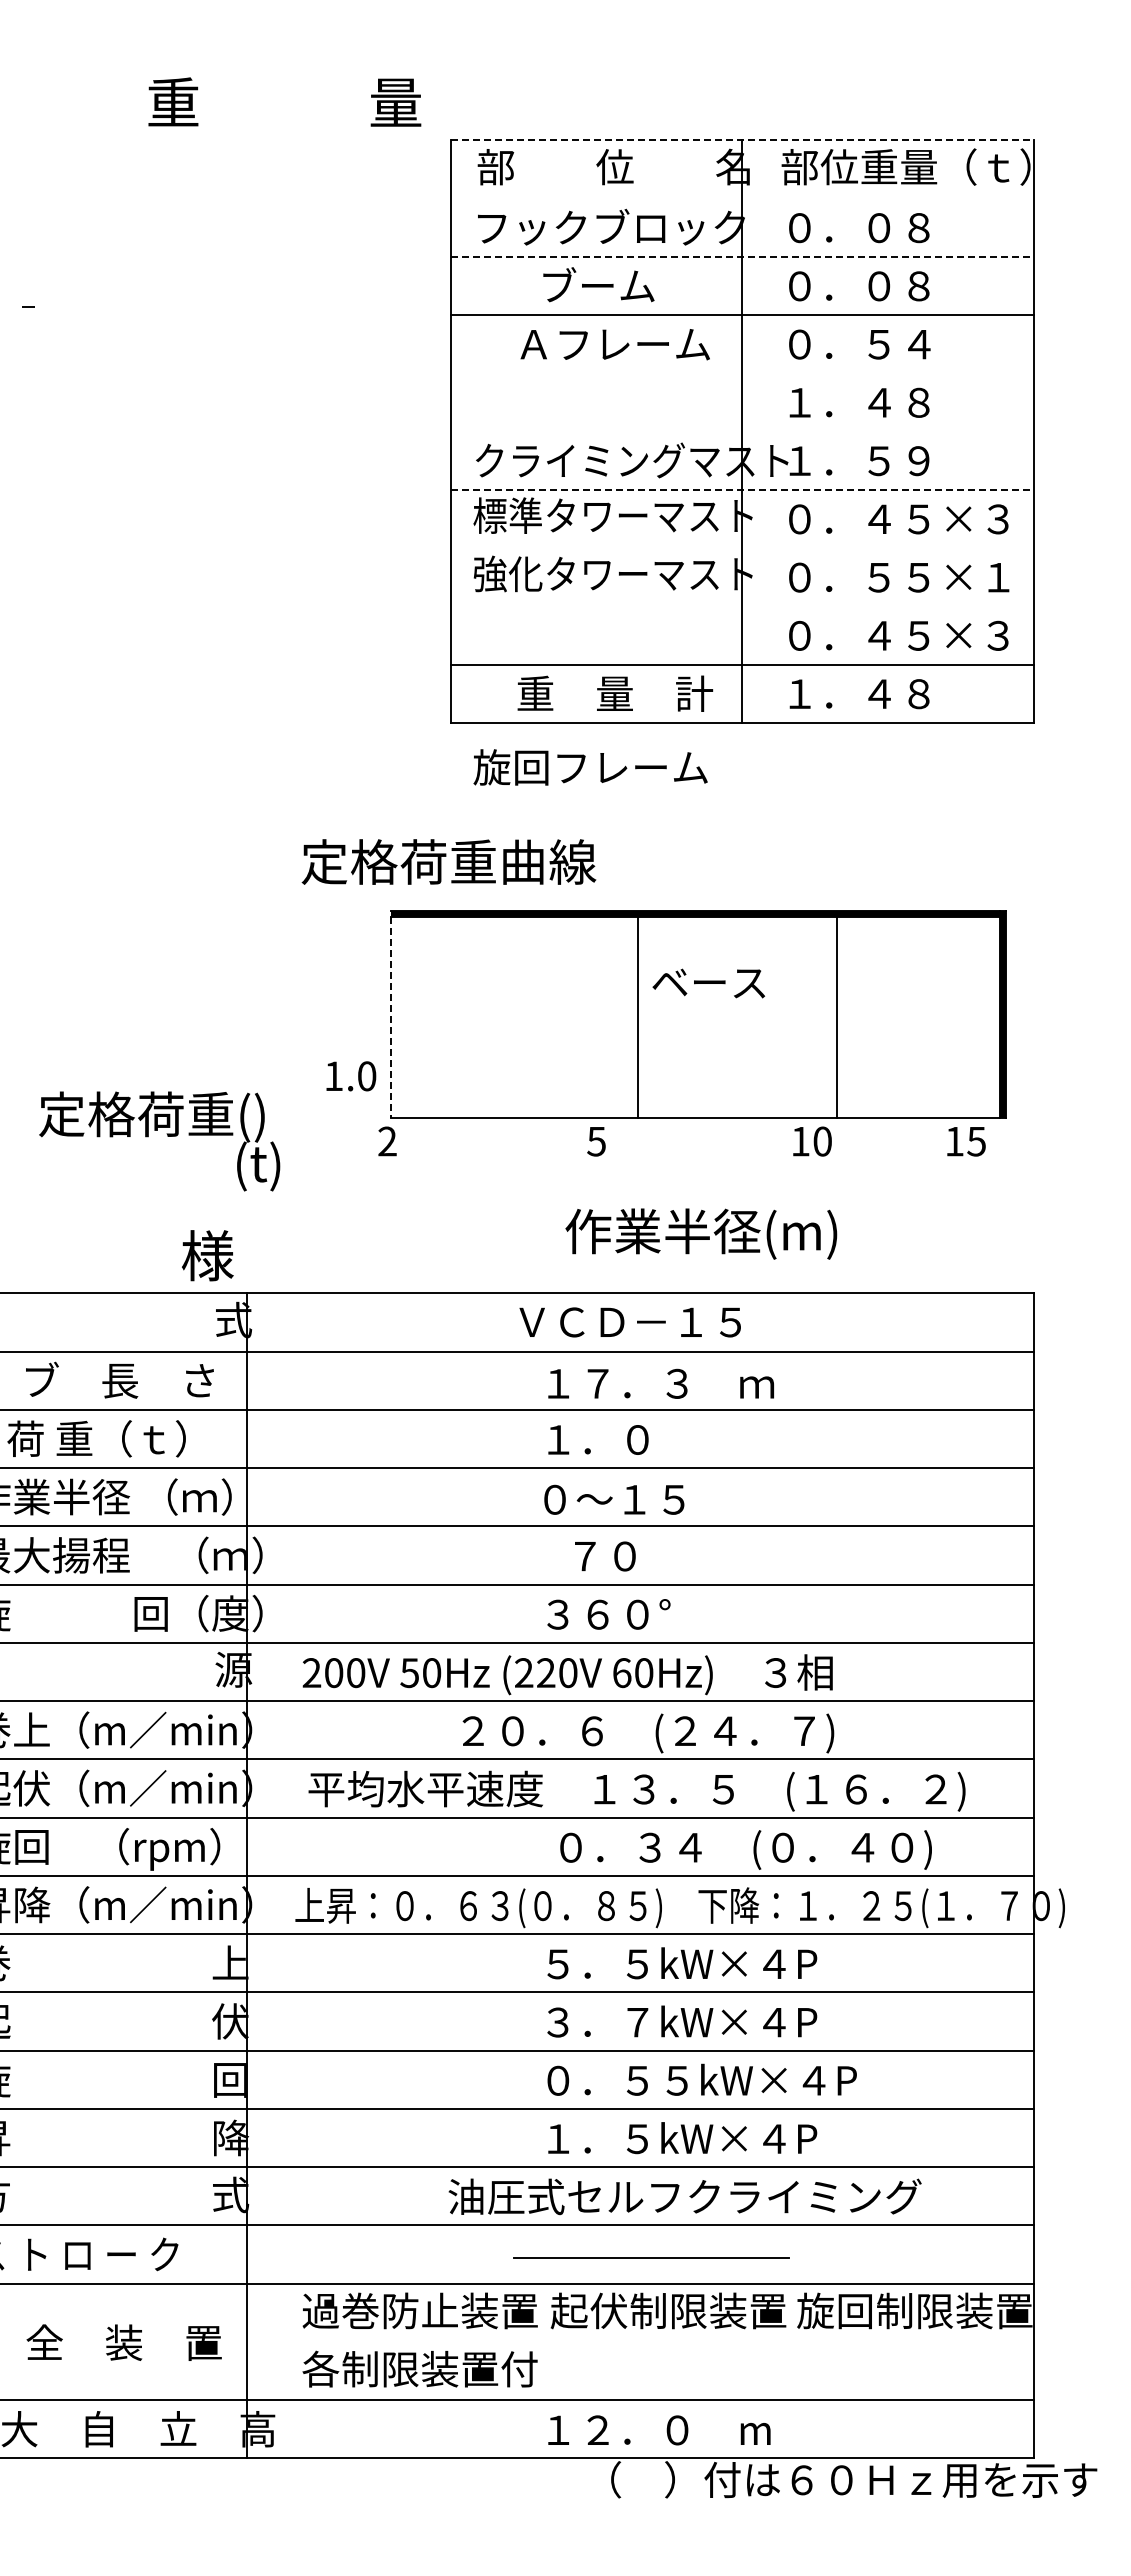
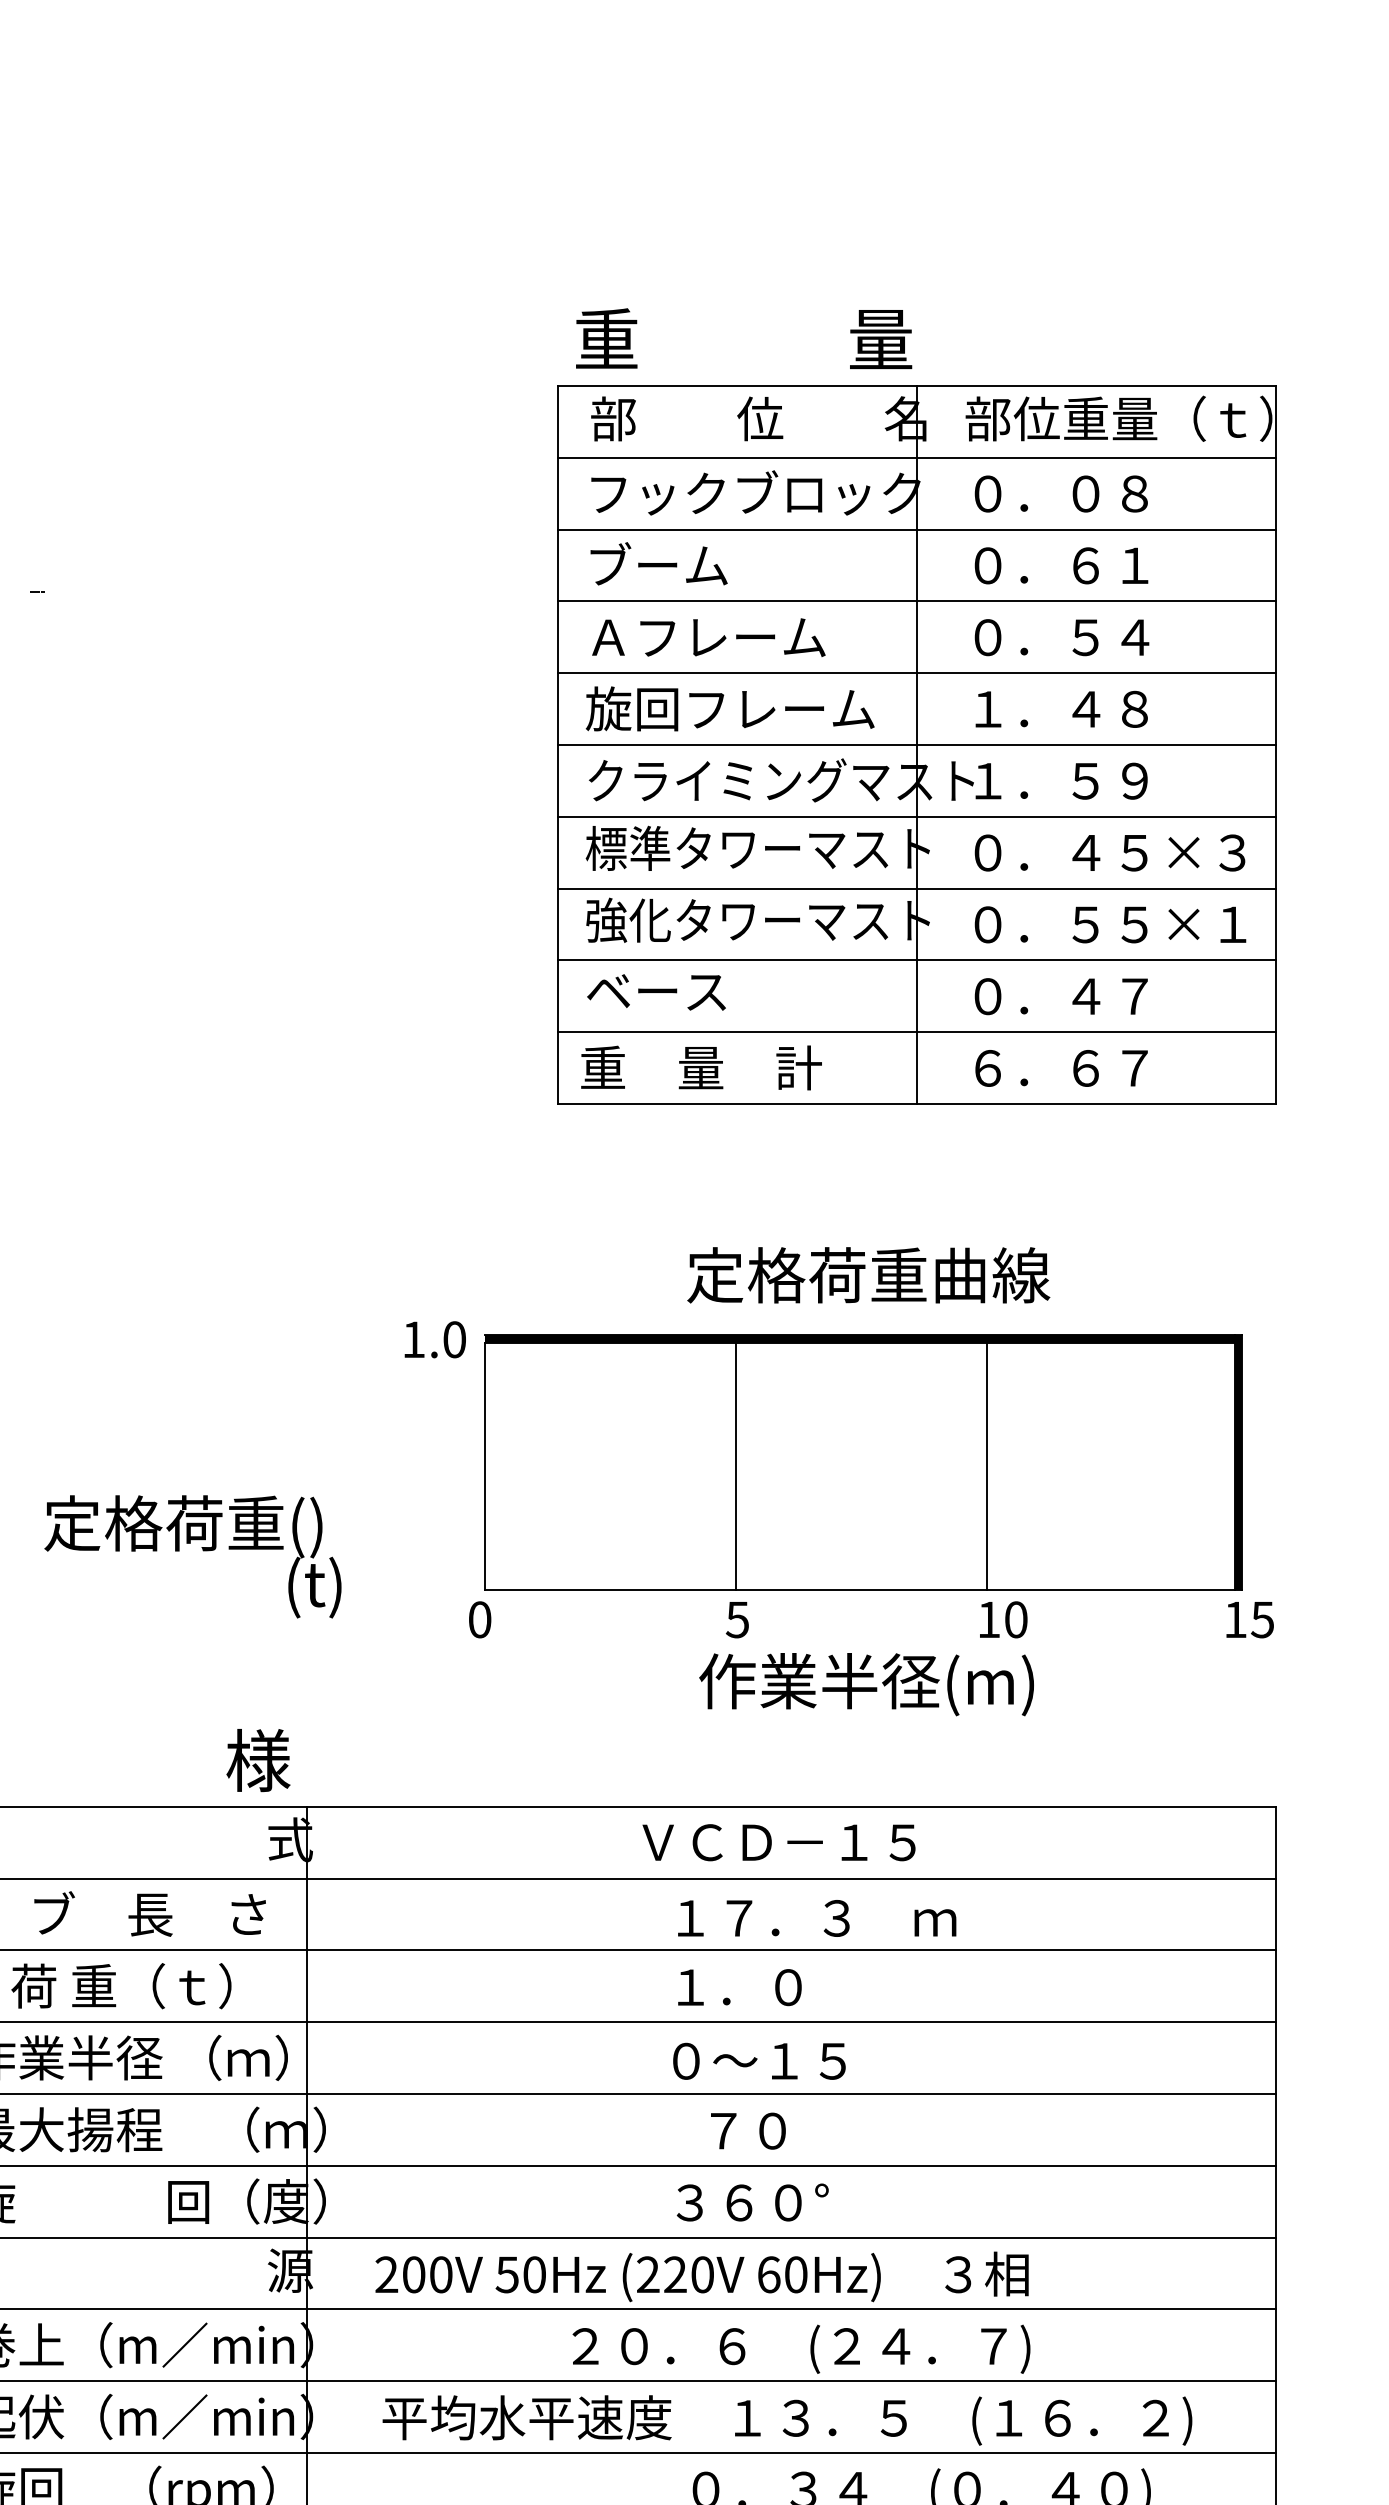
text: (284, 101) -> (743, 338), moved
line: (742, 140) -> (917, 386), dashed -> solid
line: (742, 198) -> (917, 457), added
line: (742, 256) -> (917, 529), dashed -> solid
text: (598, 284) -> (658, 563), moved
text: (898, 286) -> (1109, 566), ０．０８ -> ０．６１
text: (614, 344) -> (707, 637), moved
line: (742, 373) -> (917, 673), added
line: (742, 431) -> (917, 744), added
line: (742, 489) -> (917, 816), dashed -> solid
line: (742, 548) -> (917, 888), added
line: (742, 606) -> (917, 960), added
text: (958, 635) -> (1183, 996), ０．４５×３ -> ０．４７
text: (615, 693) -> (701, 1067), moved
text: (859, 694) -> (1061, 1068), １．４８ -> ６．６７
text: (590, 767) -> (730, 708), moved
text: (448, 861) -> (868, 1274), moved
text: (708, 983) -> (656, 992), moved
line: (638, 1016) -> (736, 1465), moved
line: (837, 1016) -> (987, 1465), moved
line: (391, 1017) -> (484, 1466), dashed -> solid
text: (351, 1076) -> (435, 1339), moved
text: (159, 1141) -> (192, 1556), moved
text: (387, 1141) -> (479, 1619), 2 -> 0
text: (966, 1141) -> (1250, 1619), moved
text: (701, 1233) -> (866, 1683), moved

